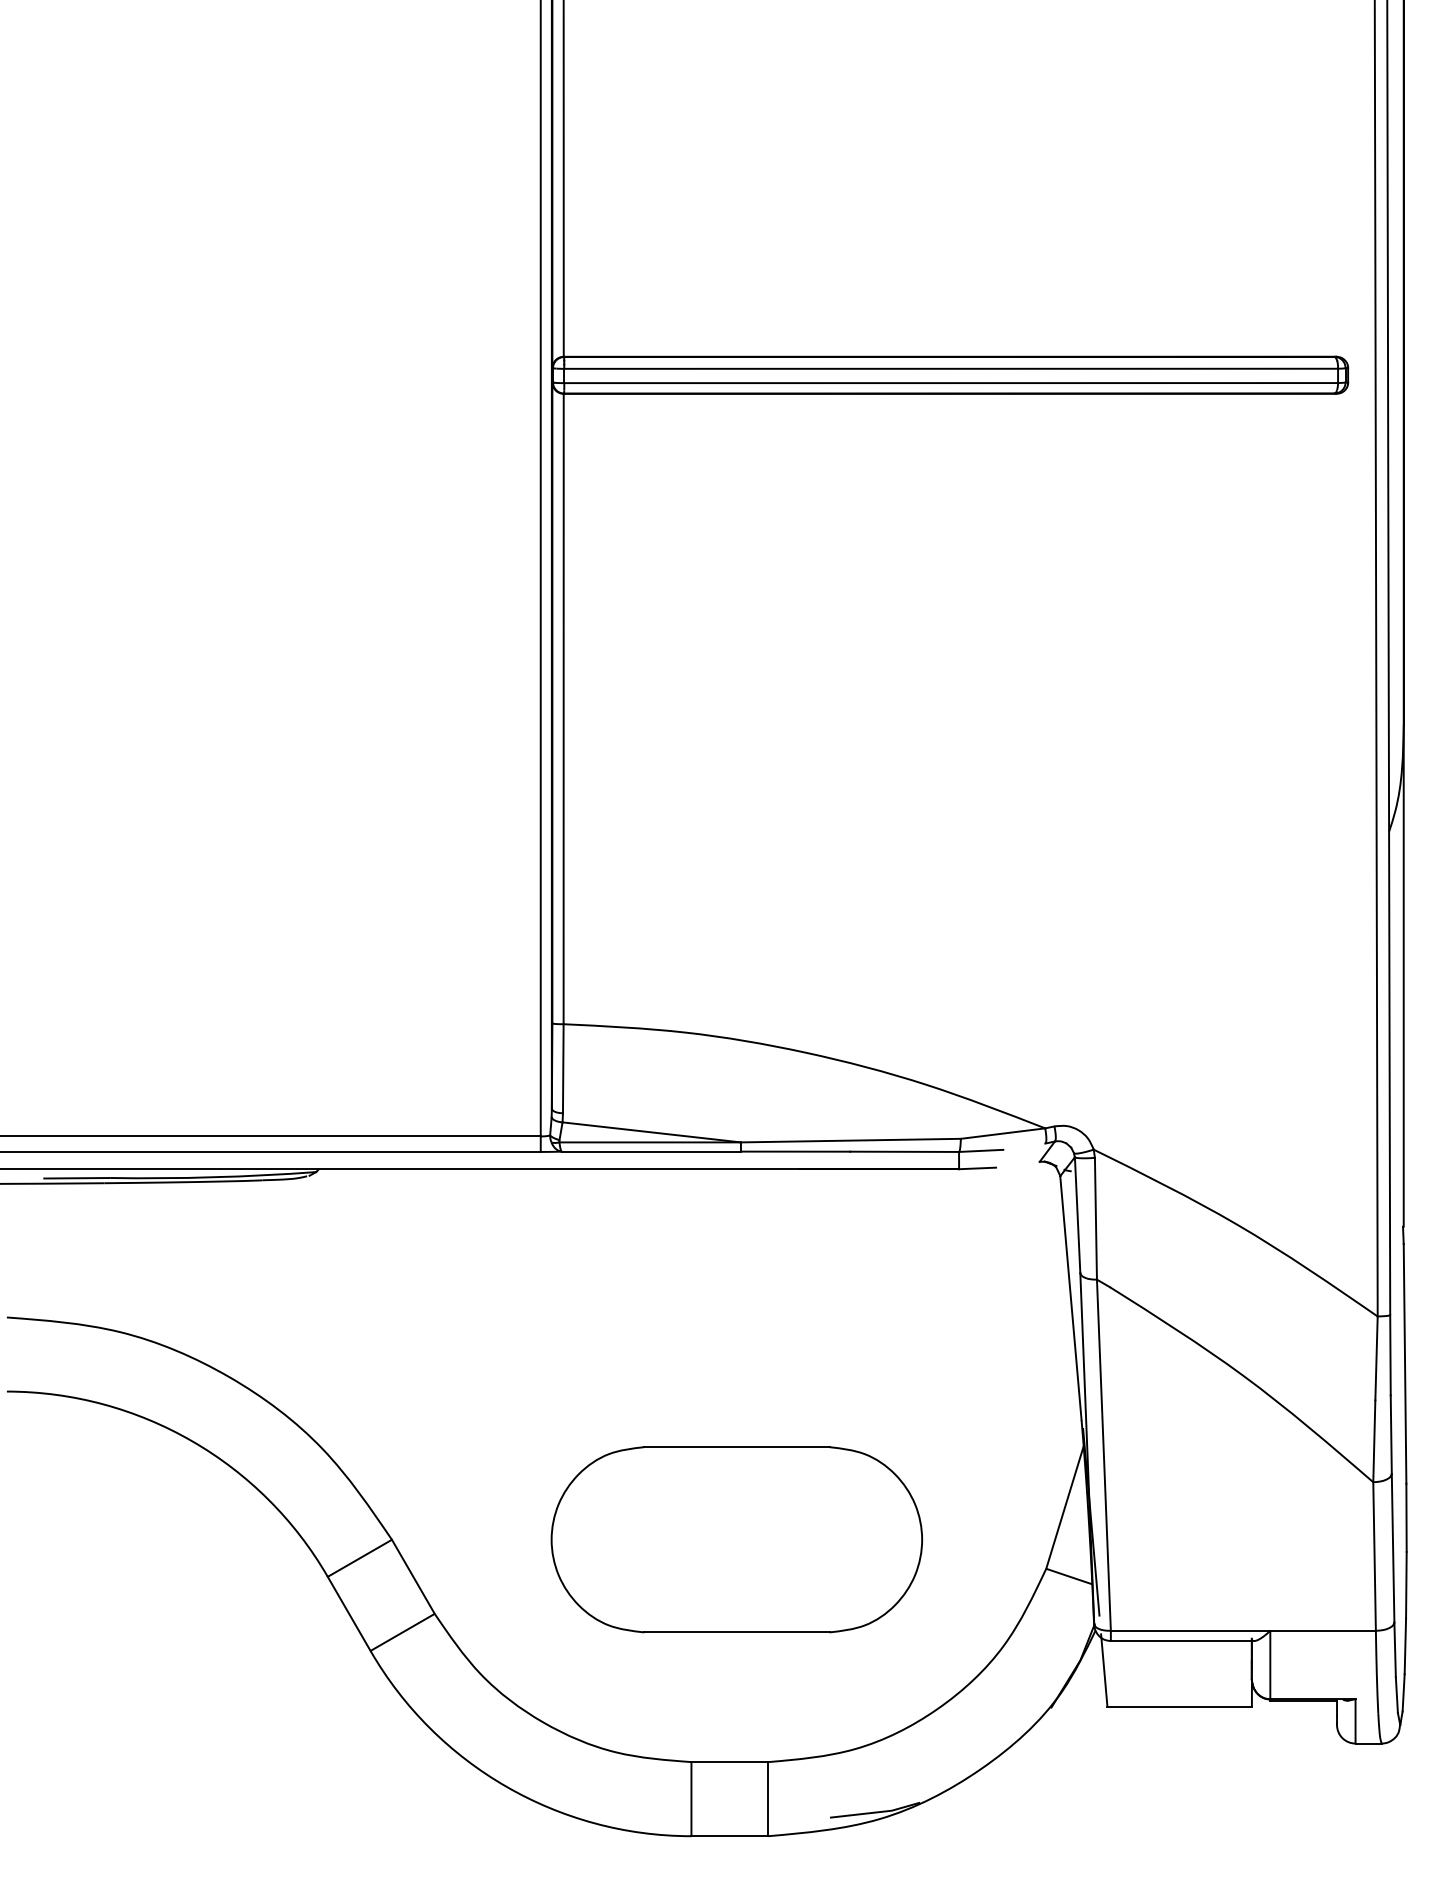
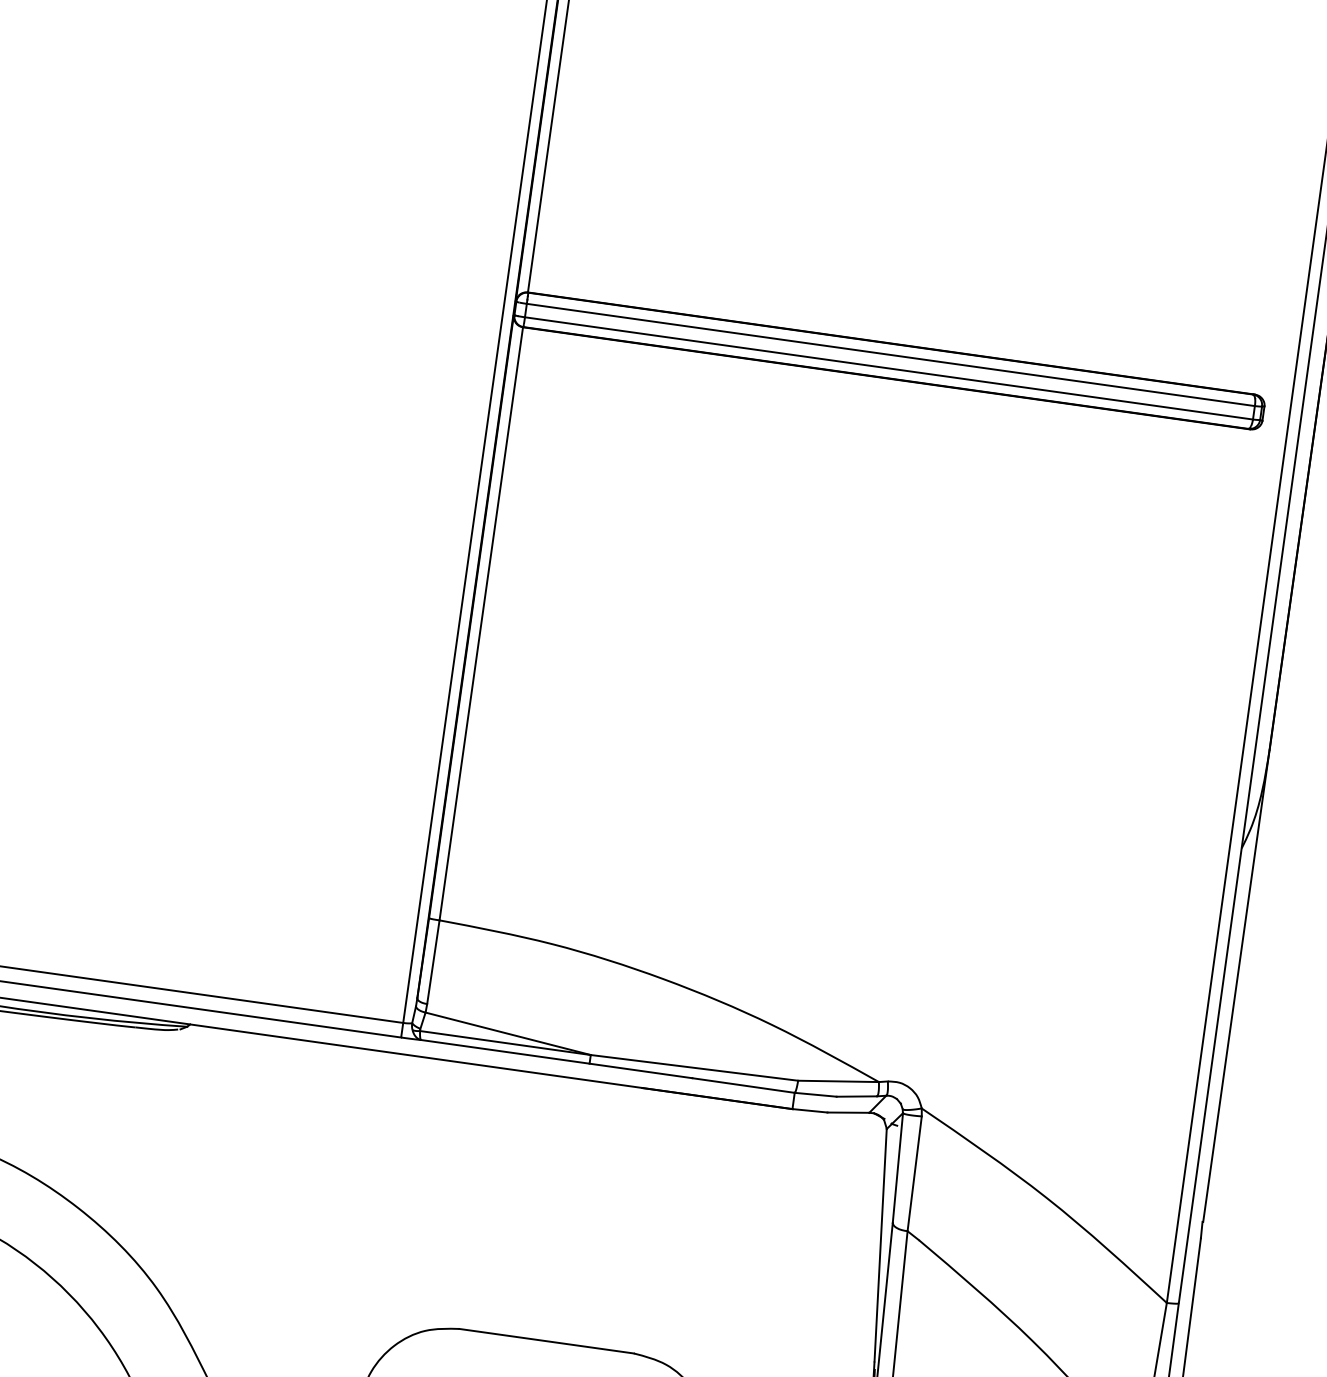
line: (1024, 1146) -> (857, 1096), added
line: (1017, 1164) -> (848, 1112), added

